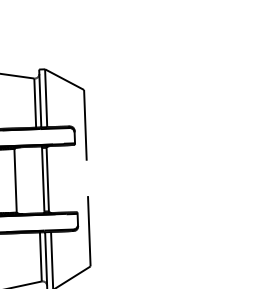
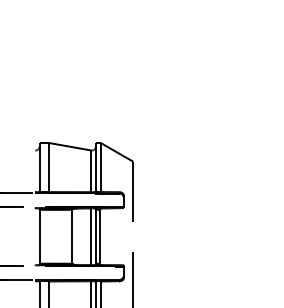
line: (38, 179) -> (91, 236), added

